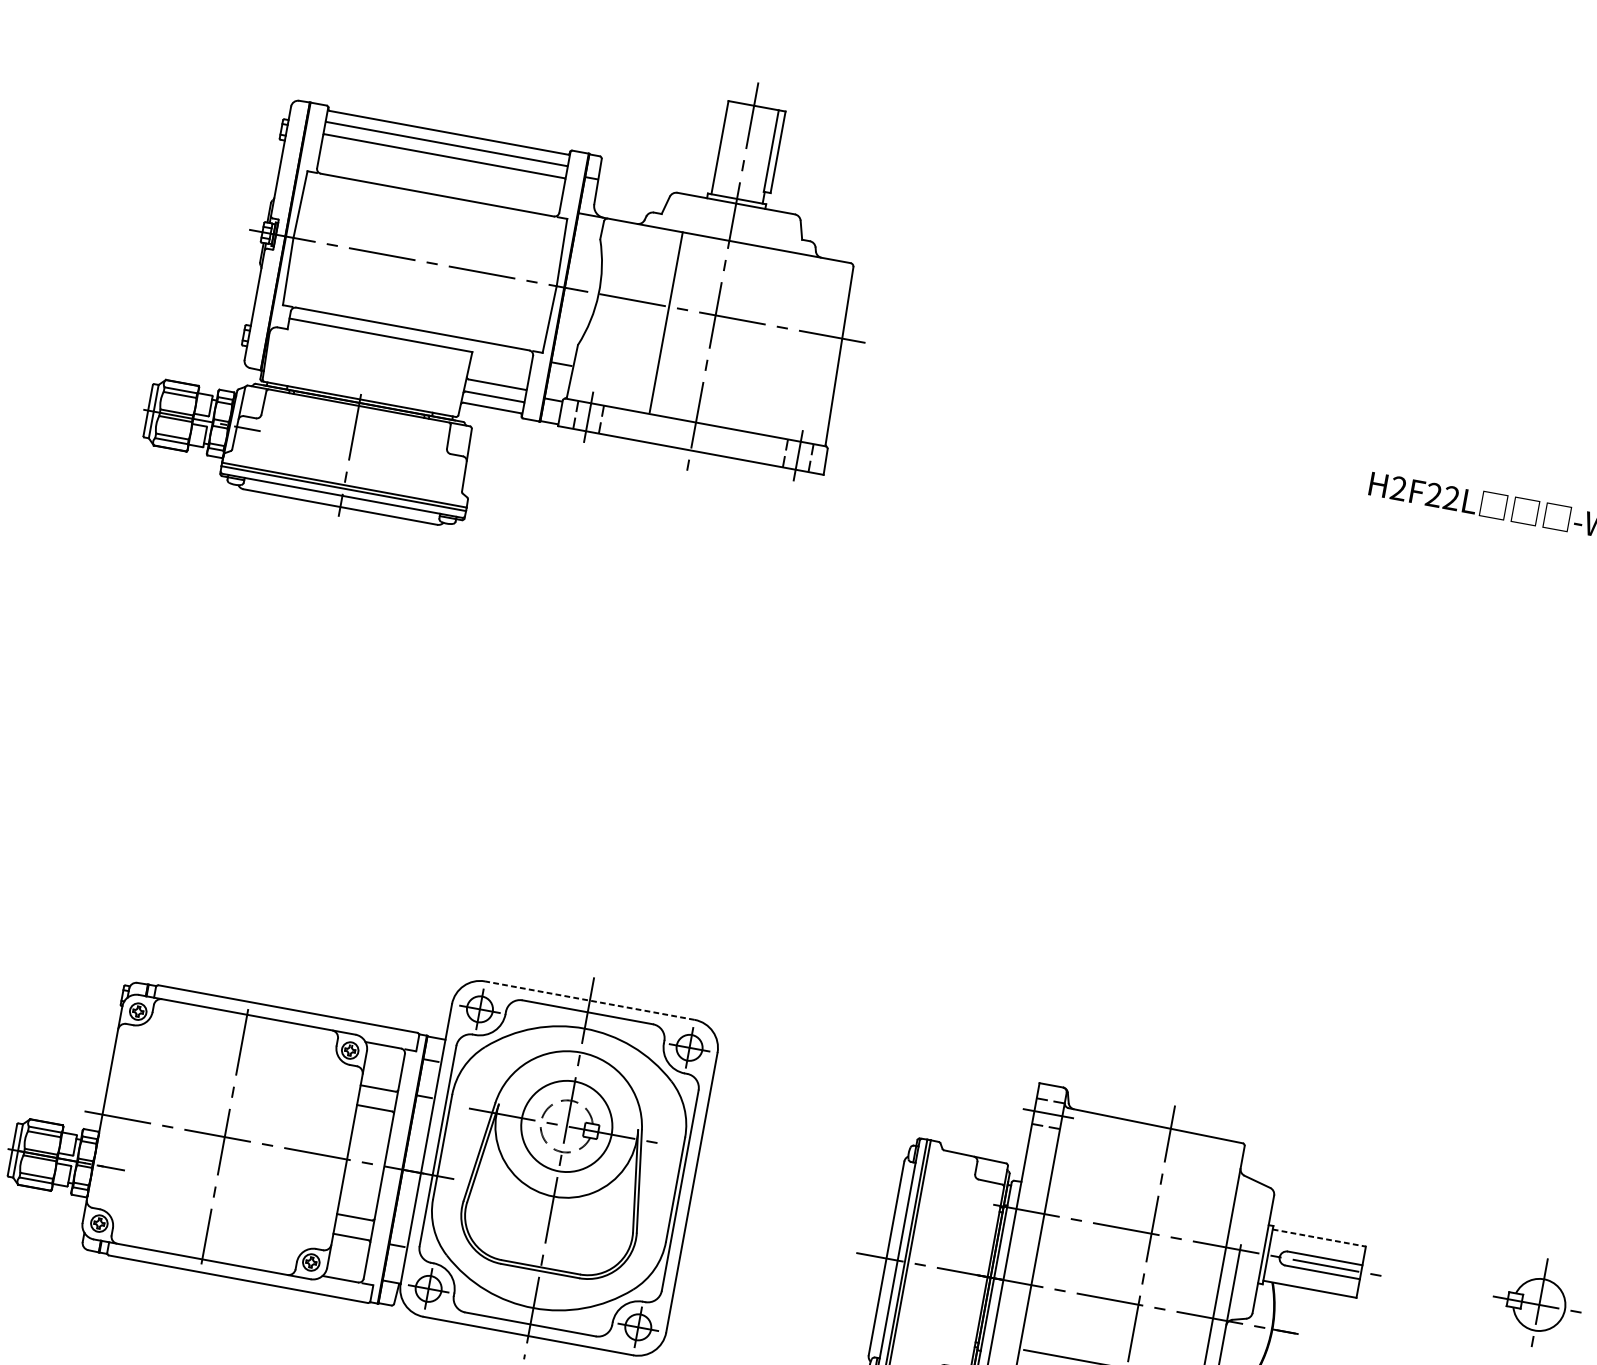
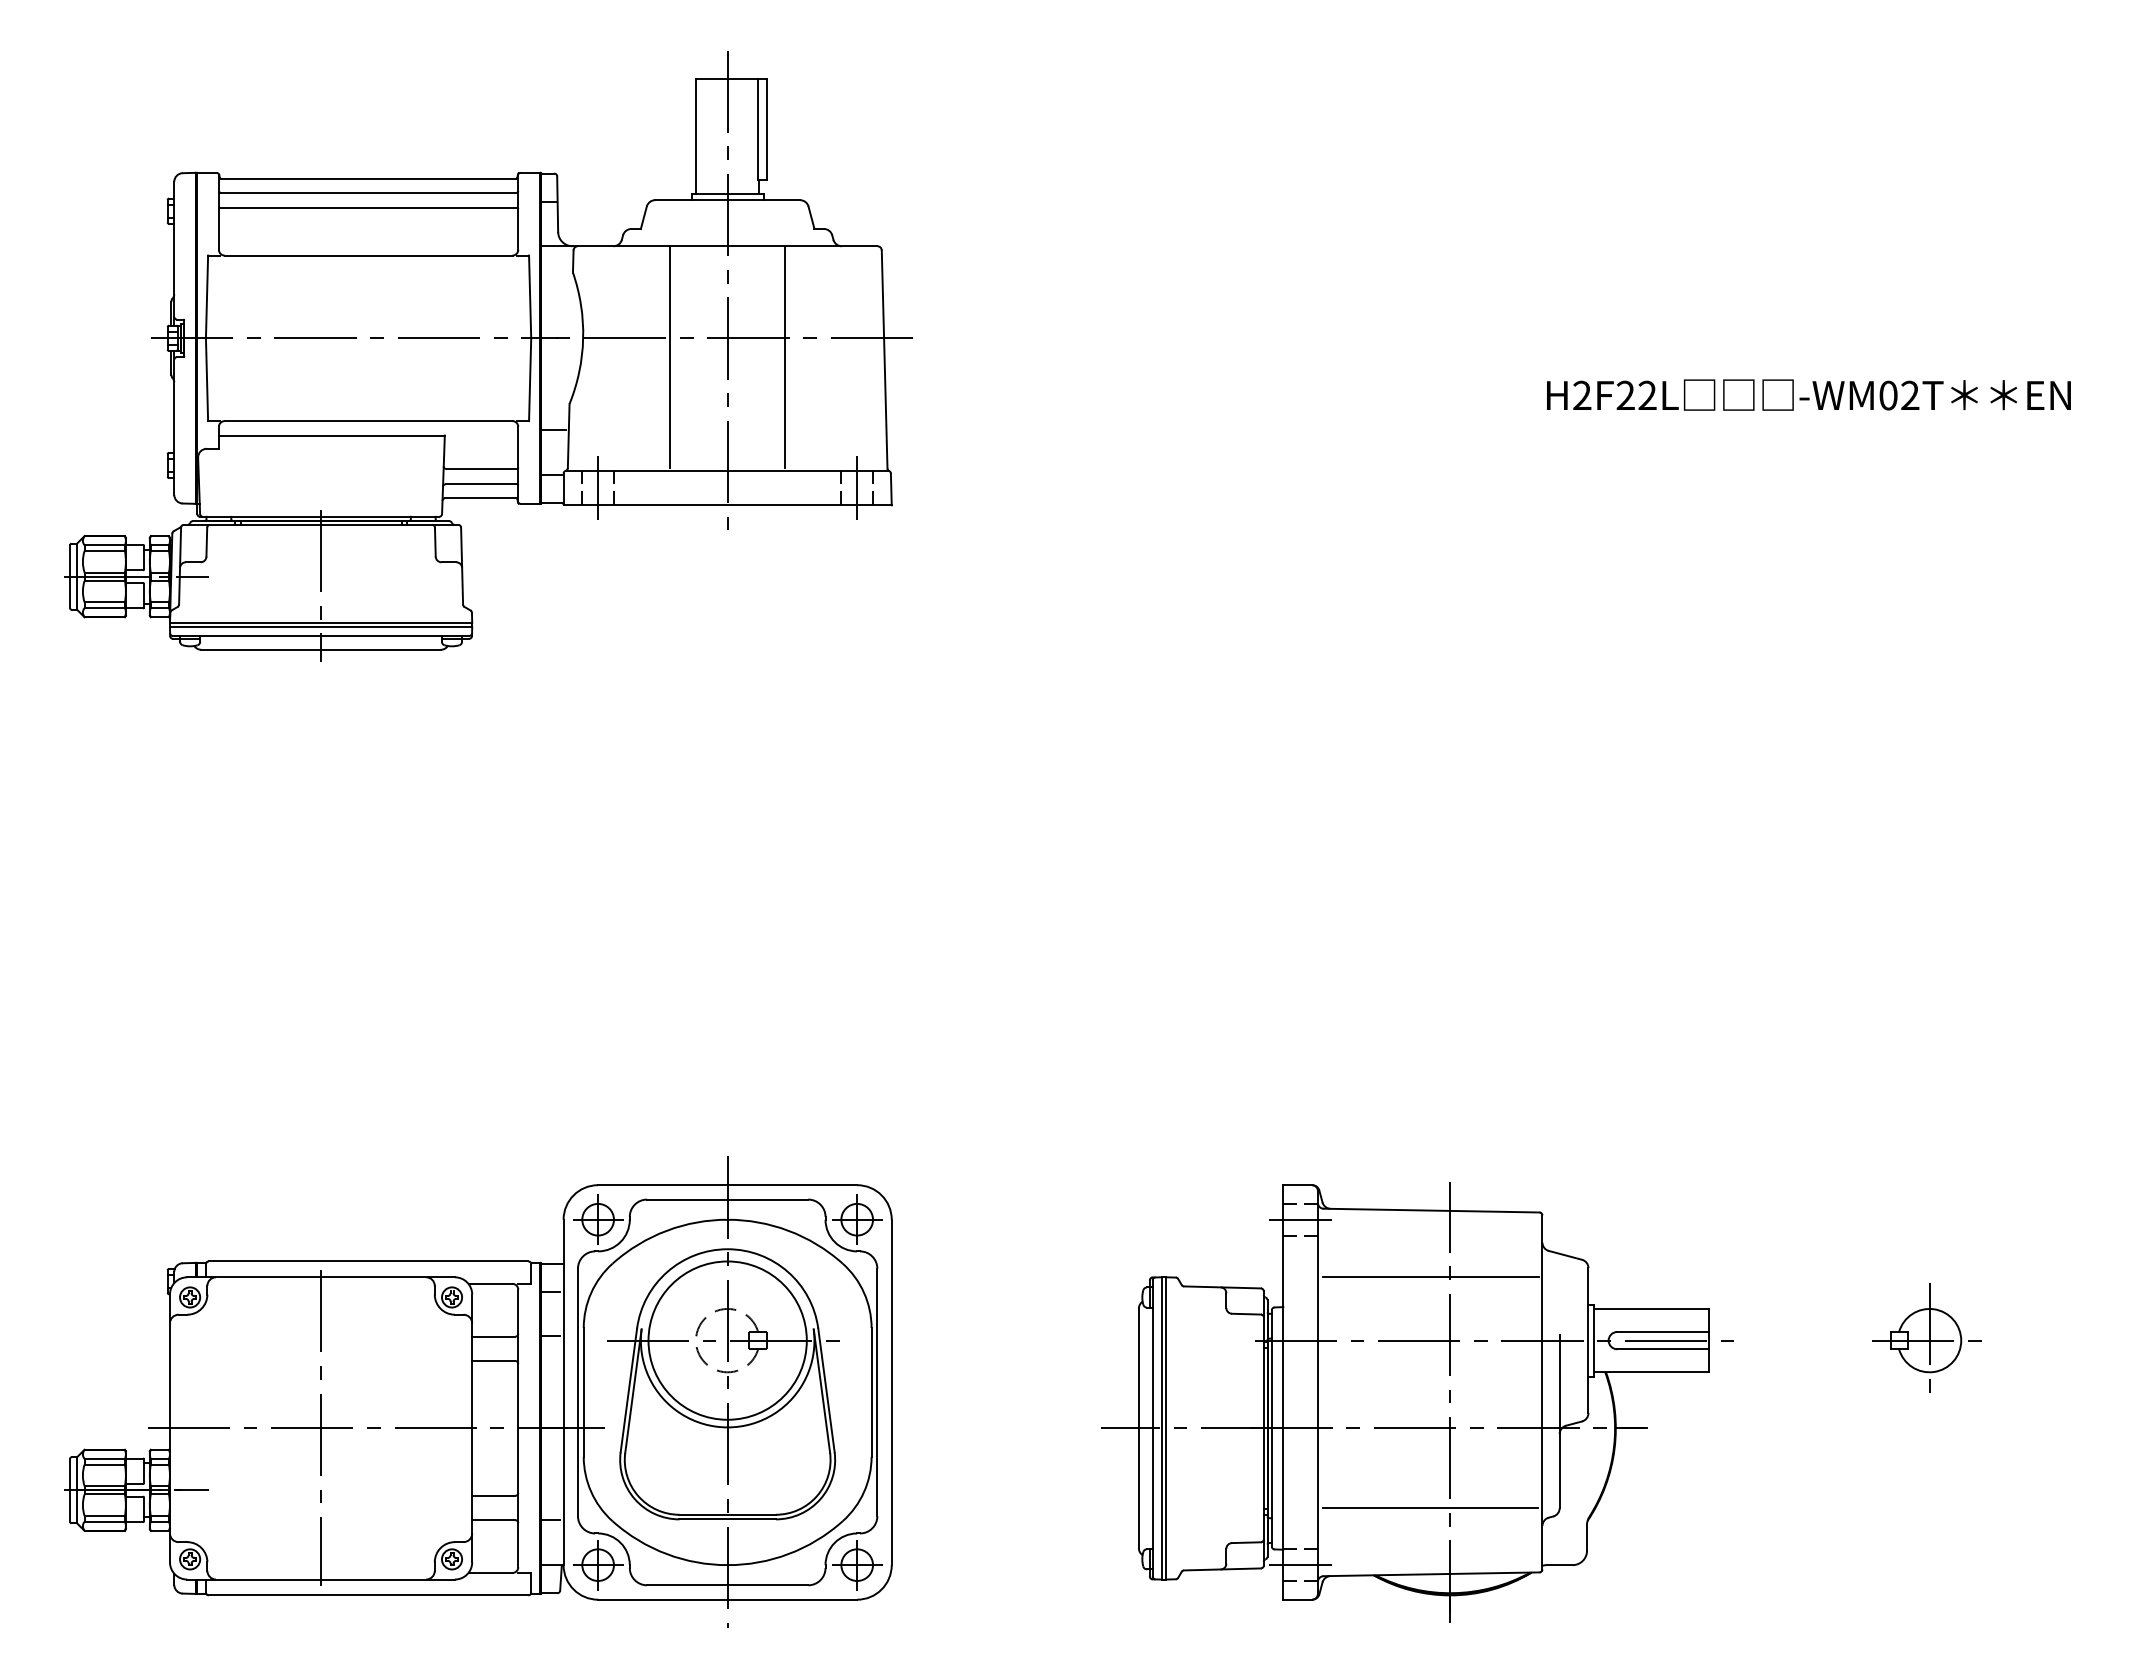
line: (759, 339) -> (785, 357), added
line: (589, 1000) -> (727, 1185), dashed -> solid
circle: (566, 1126) -> (727, 1340), size x1.43
line: (1145, 1179) -> (1431, 1277), added
line: (1319, 1237) -> (1651, 1308), dashed -> solid

